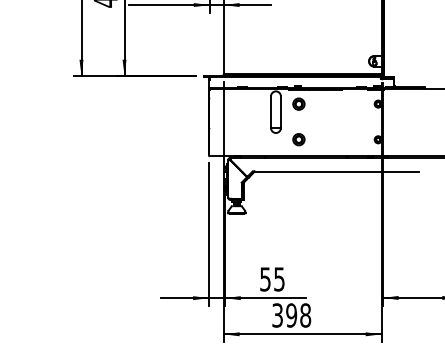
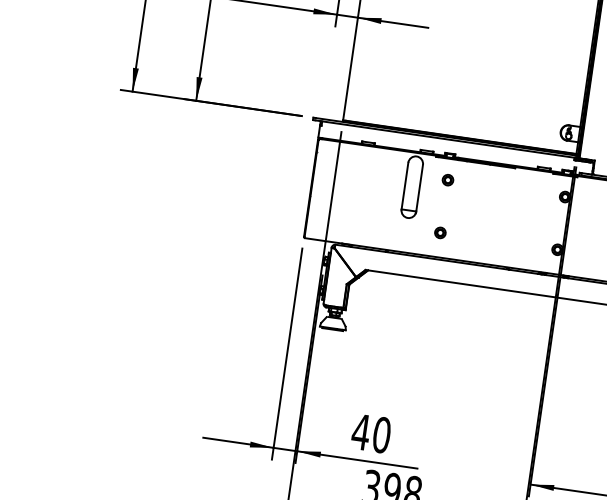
part: (298, 103) -> (447, 179), size x0.62
part: (298, 139) -> (439, 232), size x0.62
text: (271, 279) -> (370, 433), 55 -> 40

